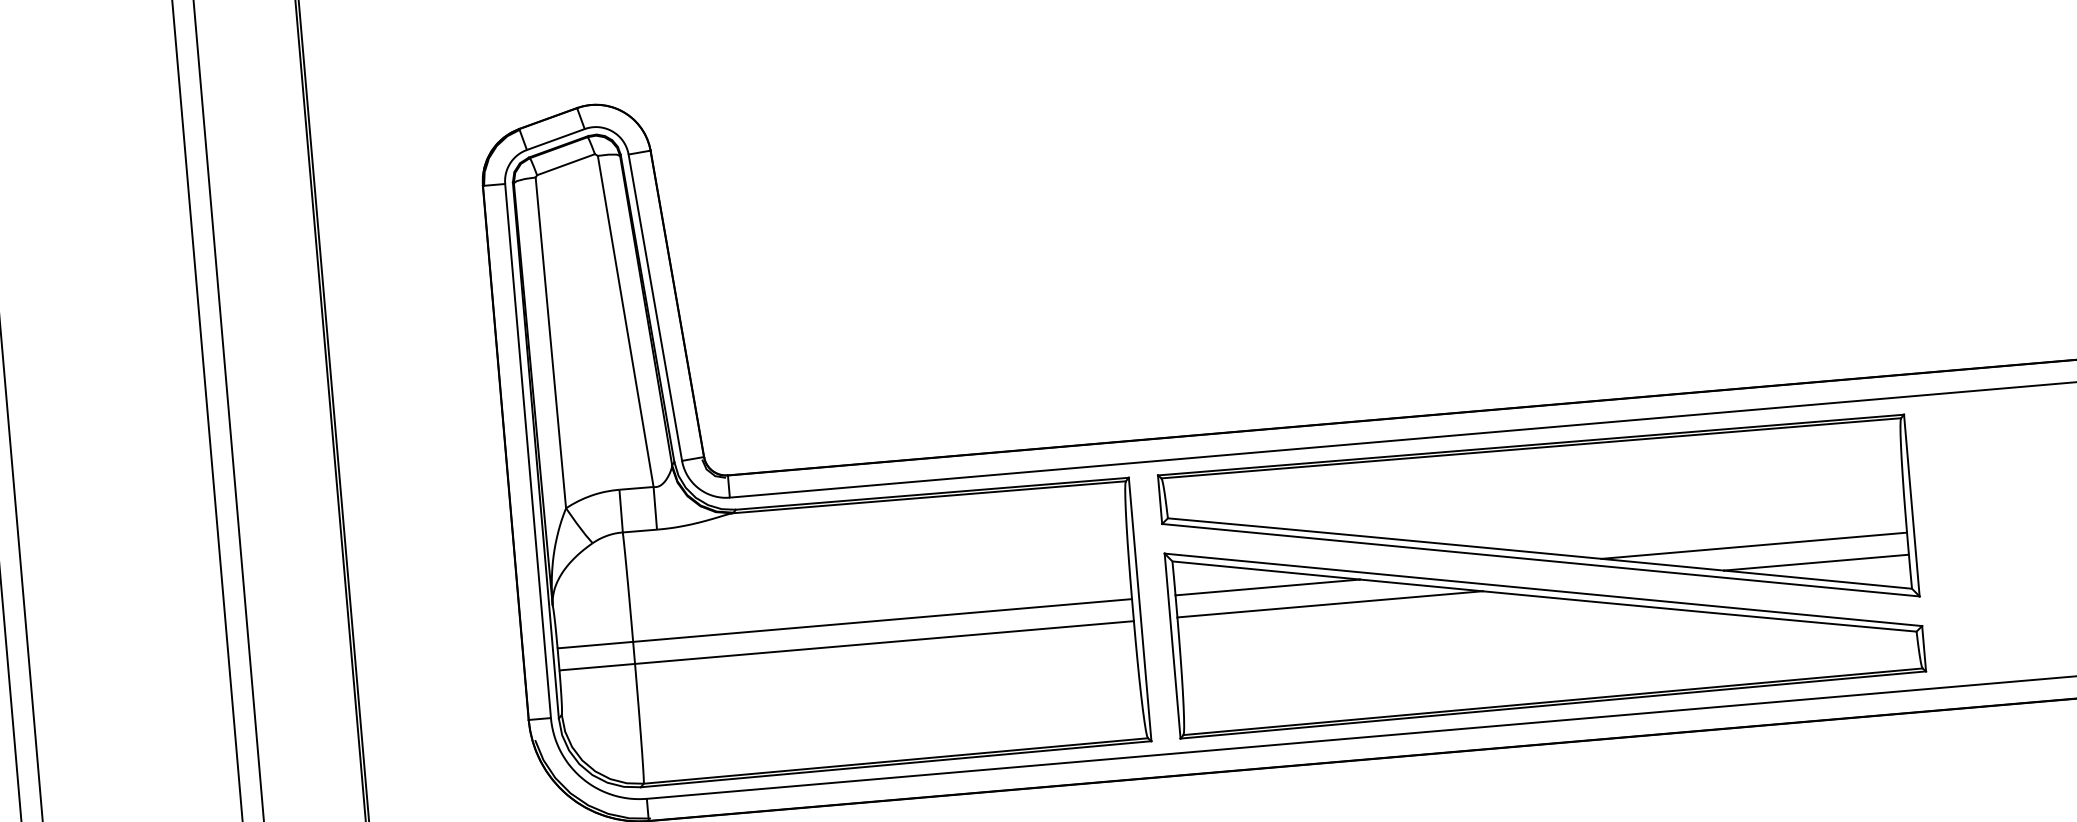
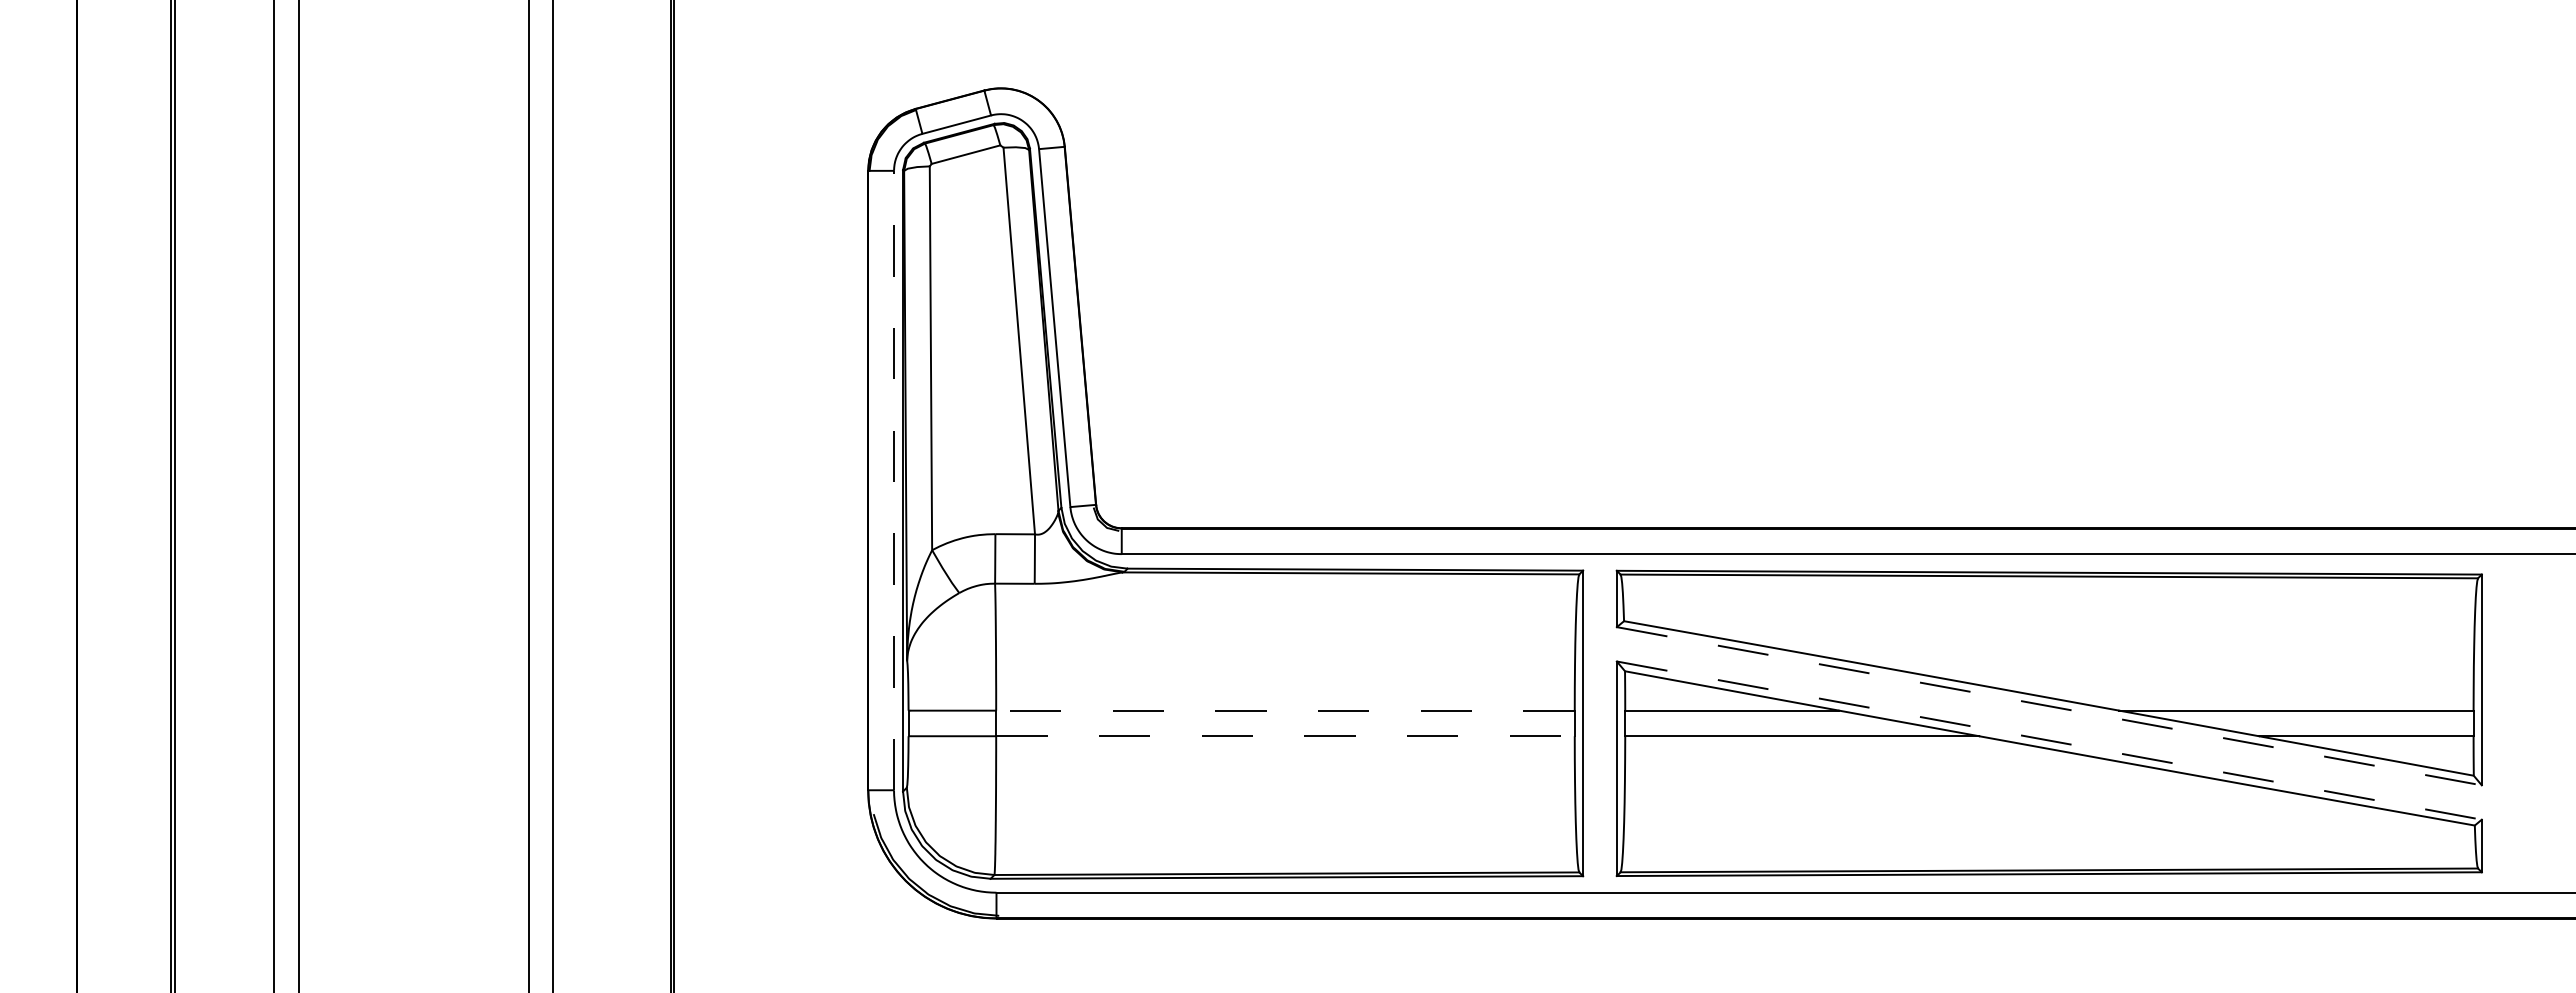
line: (528, 450) -> (894, 480), solid -> dashed
line: (1541, 560) -> (2049, 706), solid -> dashed
line: (1543, 589) -> (2049, 740), solid -> dashed
line: (881, 620) -> (1284, 710), solid -> dashed
line: (884, 642) -> (1285, 736), solid -> dashed

